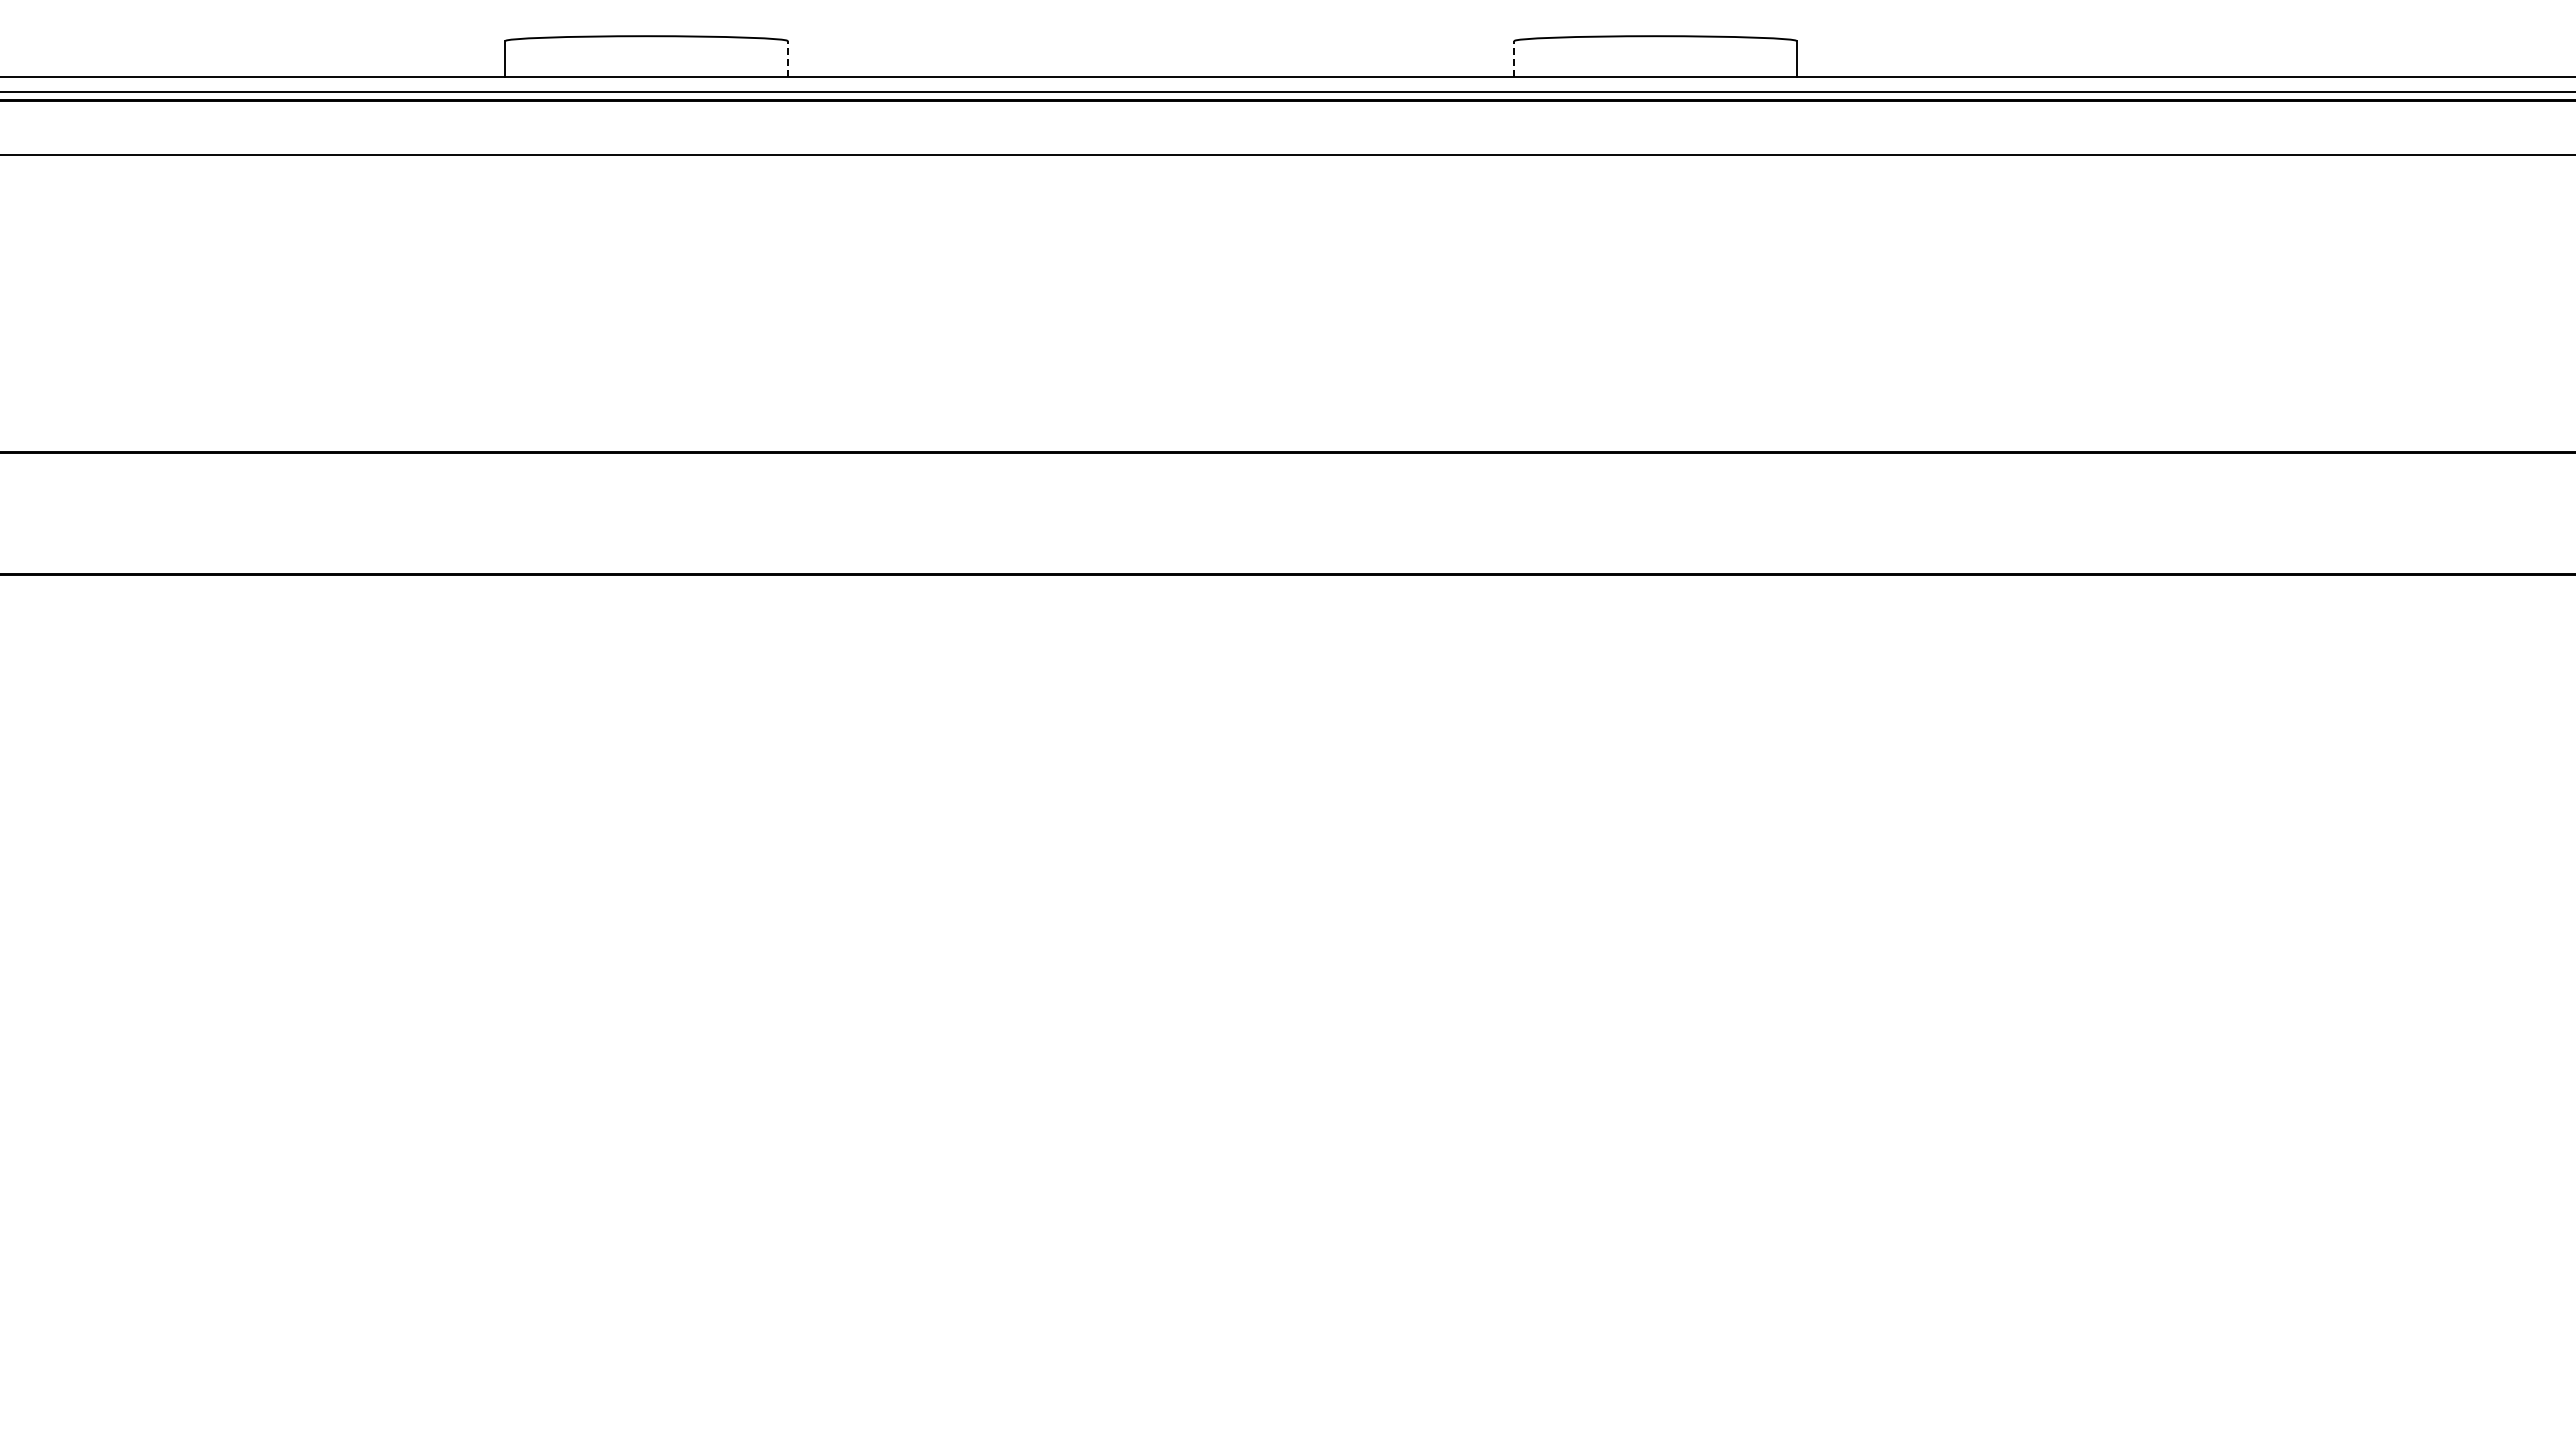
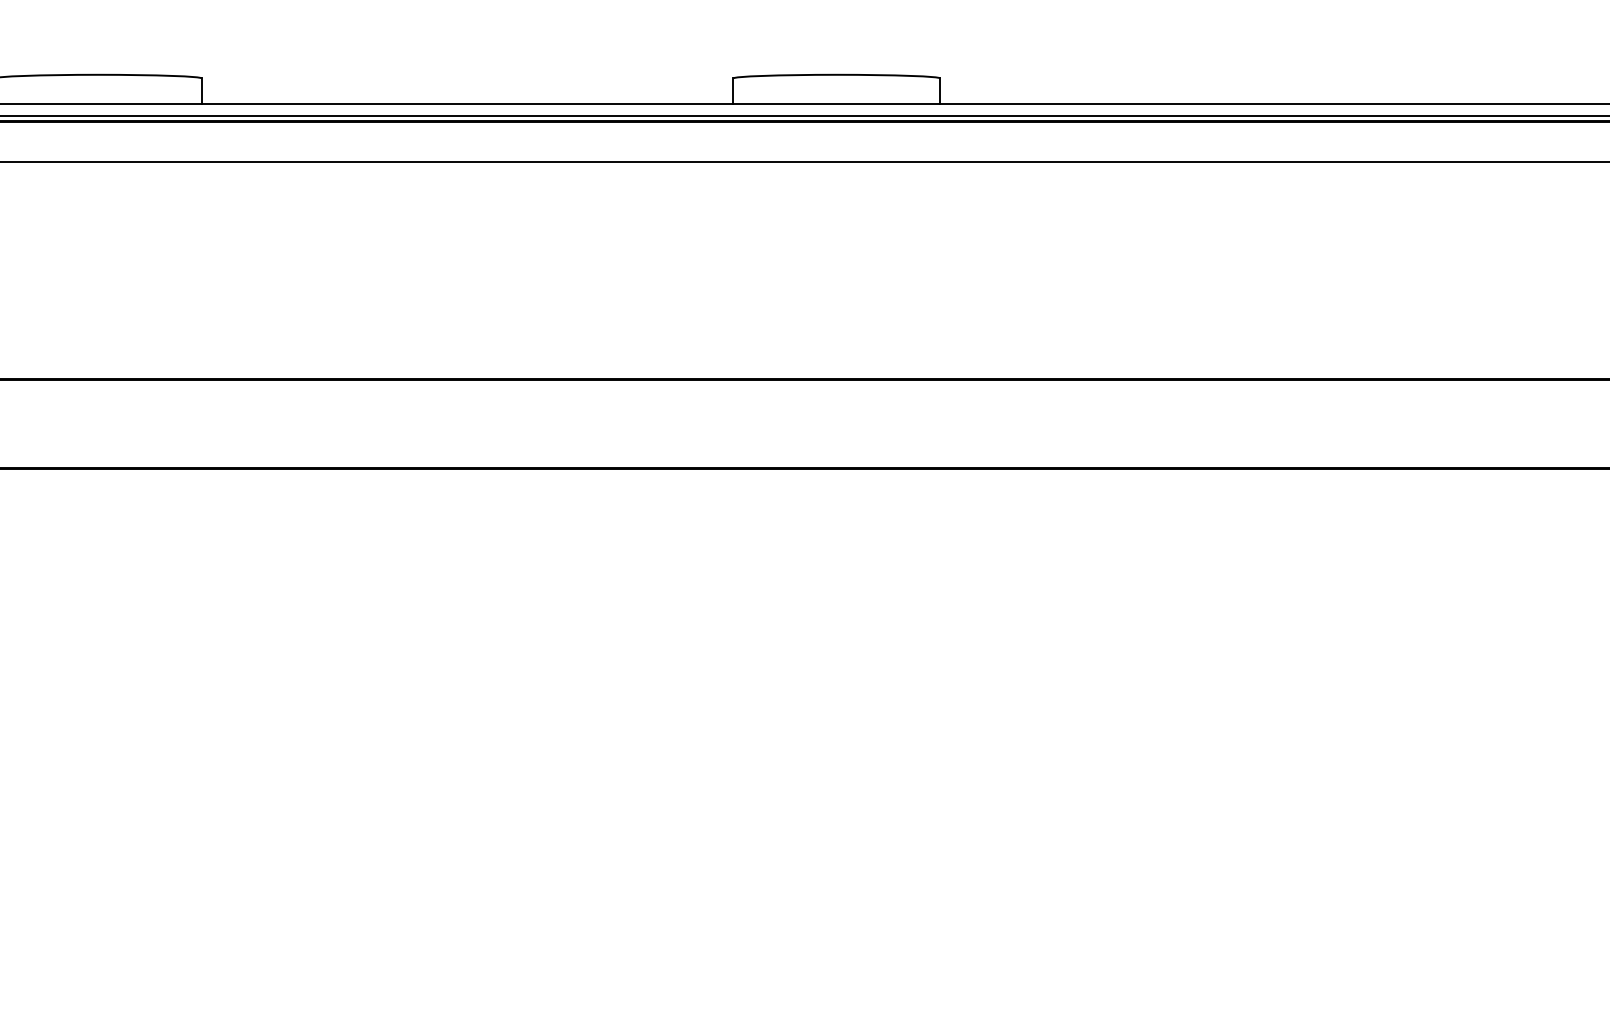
line: (787, 58) -> (201, 91), dashed -> solid
line: (1514, 58) -> (733, 91), dashed -> solid

